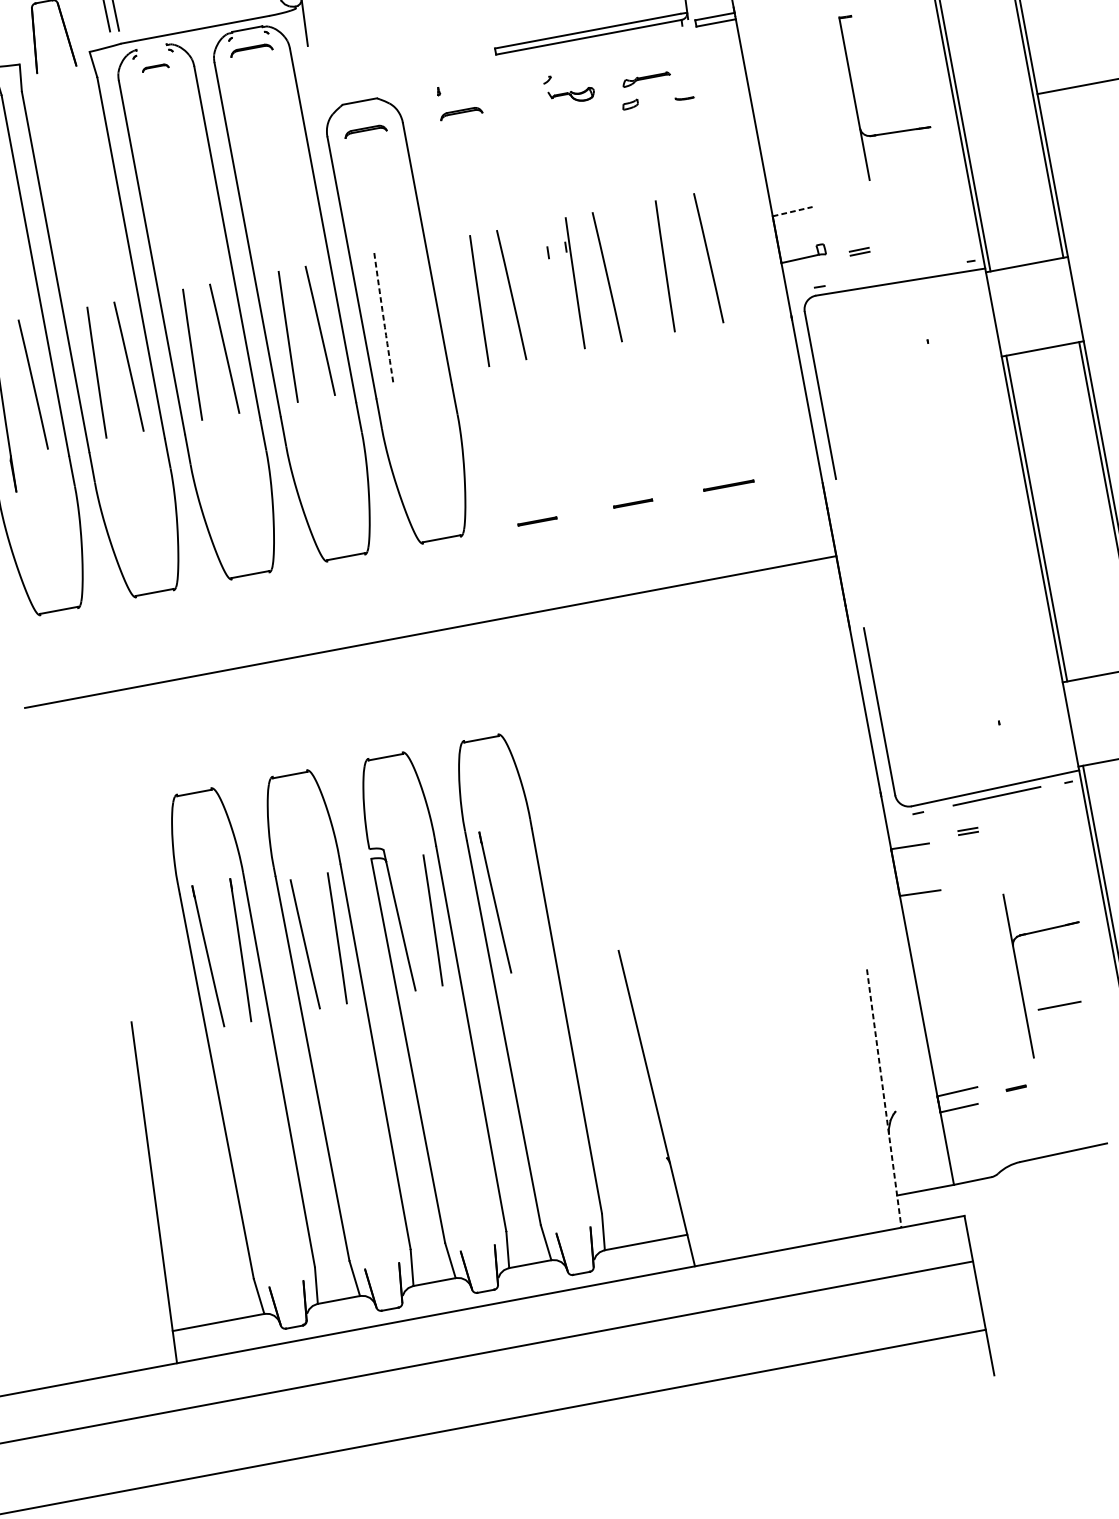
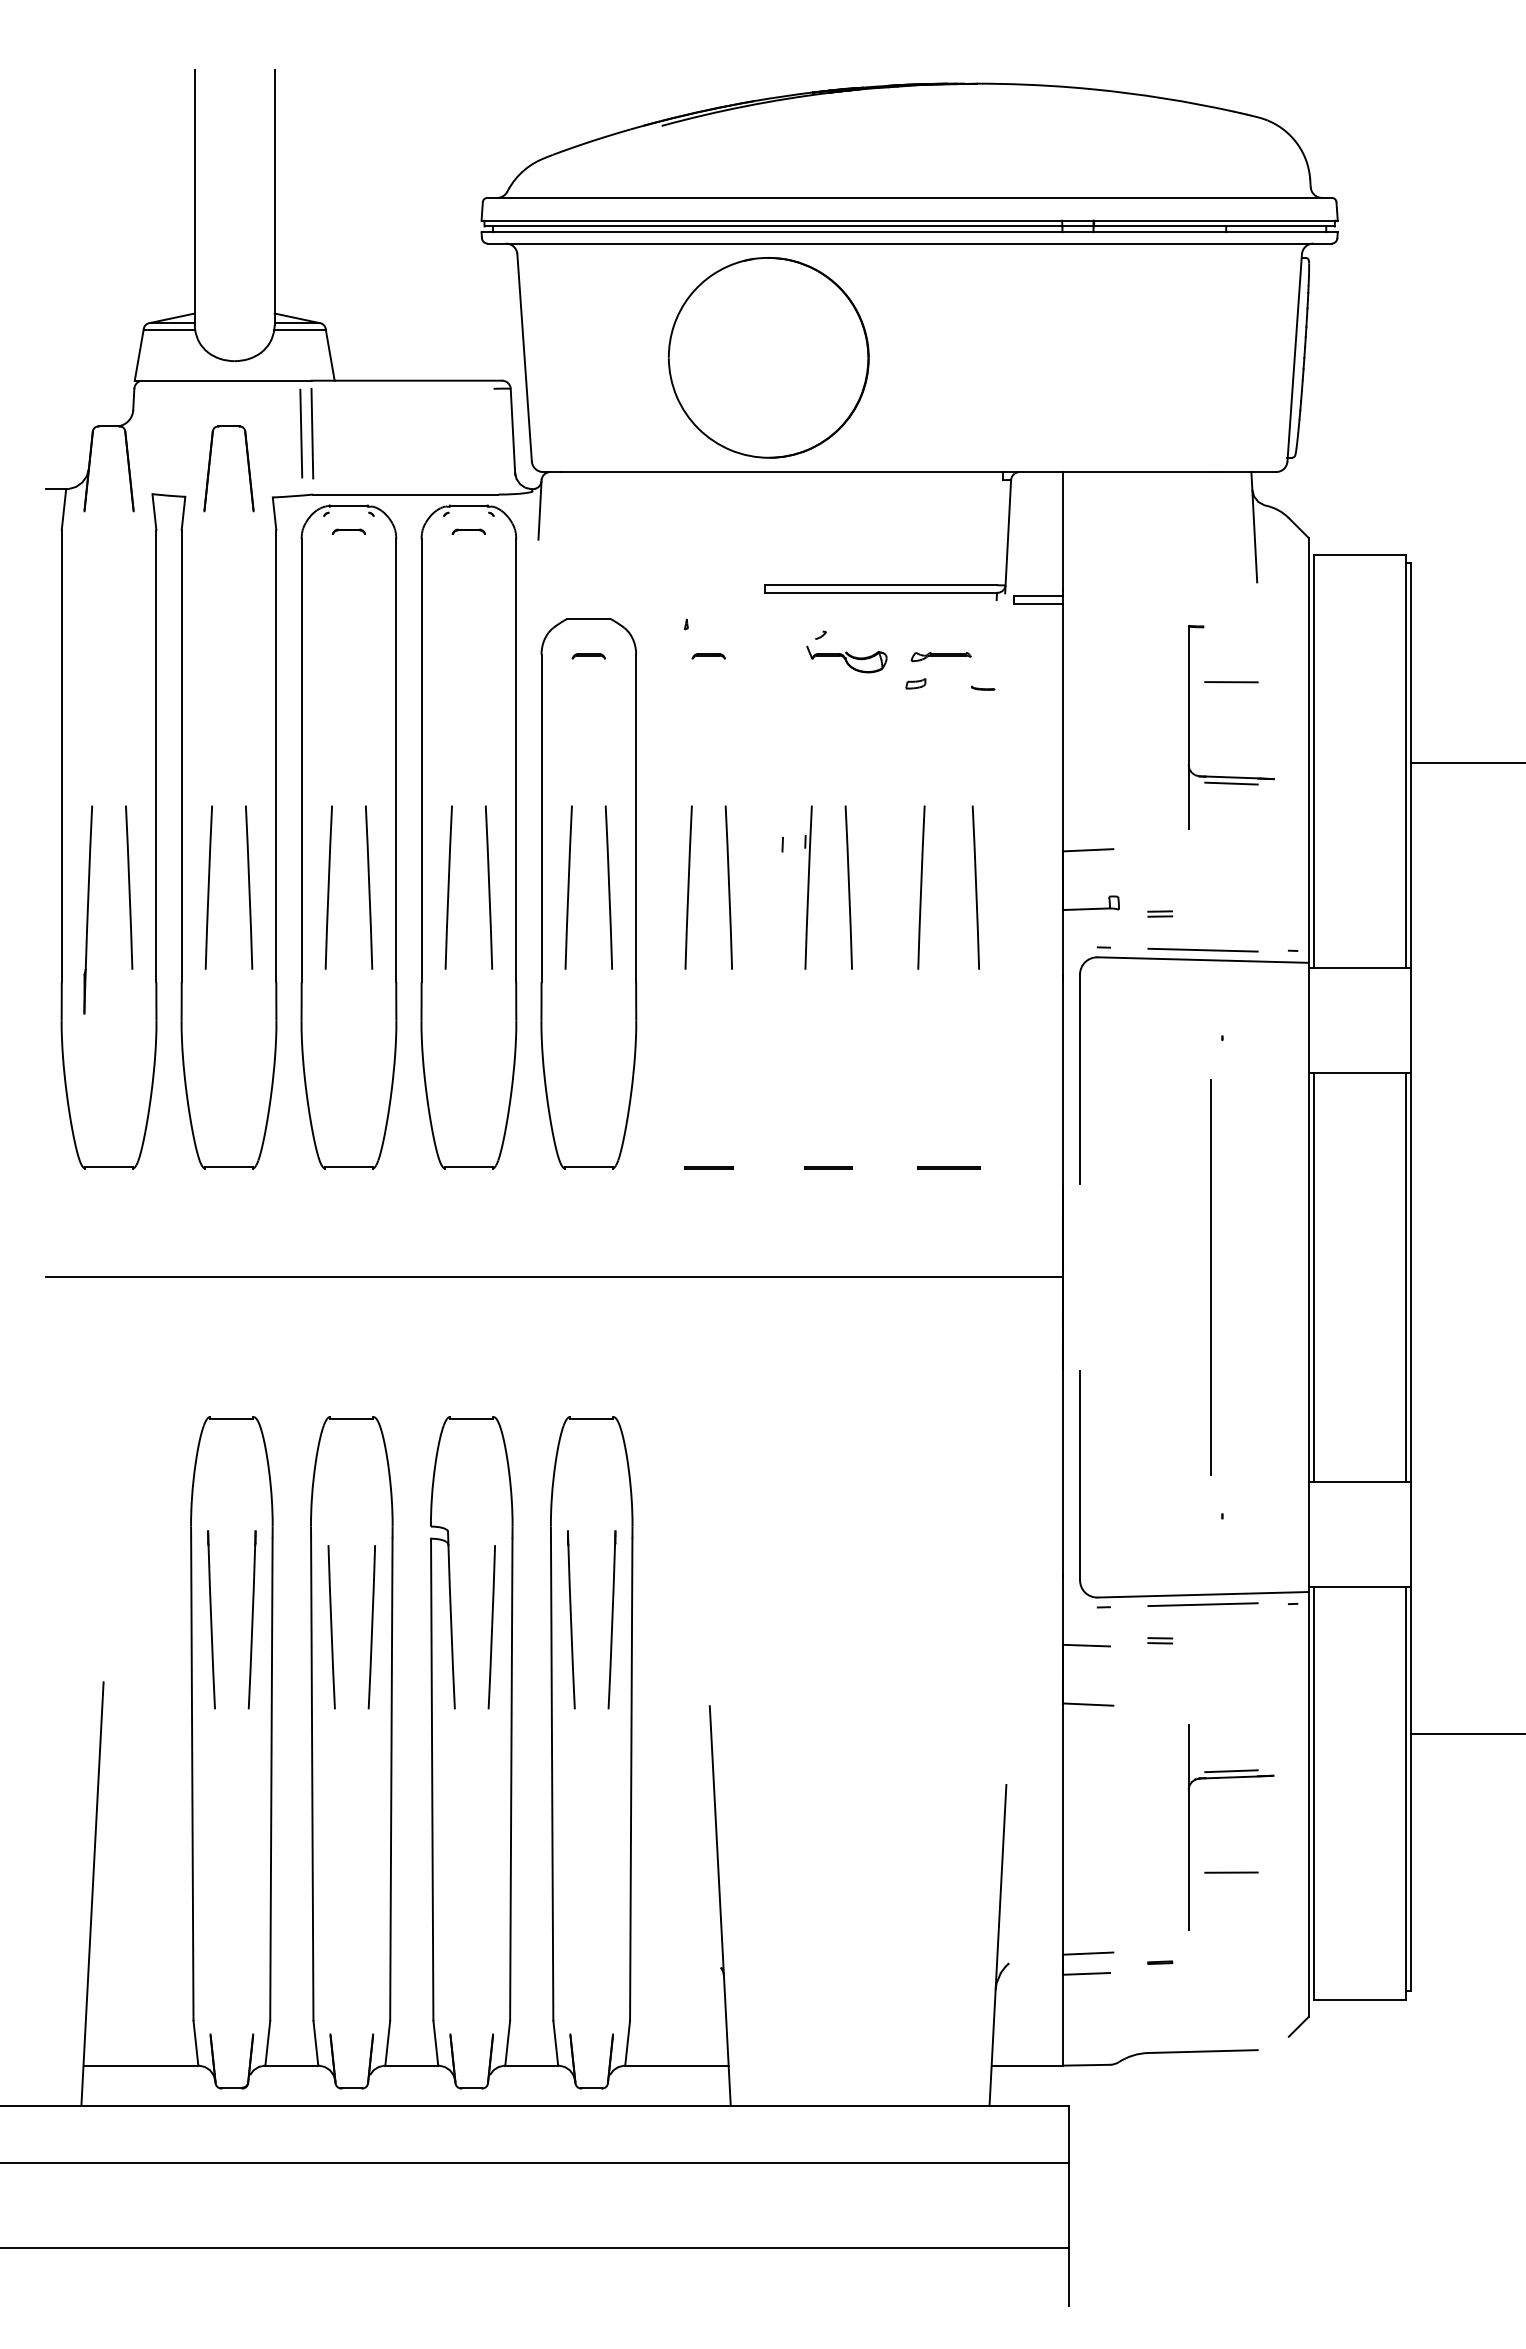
line: (151, 47) -> (348, 505), added
part: (250, 49) -> (468, 531), size x0.62
line: (881, 56) -> (1231, 682), added
part: (571, 95) -> (846, 659), size x1.43
part: (460, 113) -> (708, 656), size x0.62
part: (365, 131) -> (588, 656), size x0.62
line: (897, 136) -> (1231, 783), added
line: (792, 211) -> (1088, 850), dashed -> solid
line: (898, 273) -> (1202, 949), added
line: (415, 312) -> (608, 887), added
arc: (383, 318) -> (568, 887), dashed -> solid
line: (954, 534) -> (1211, 1277), added
line: (527, 896) -> (611, 1619), added
line: (1044, 925) -> (1231, 1771), added
line: (883, 1098) -> (997, 1945), dashed -> solid

